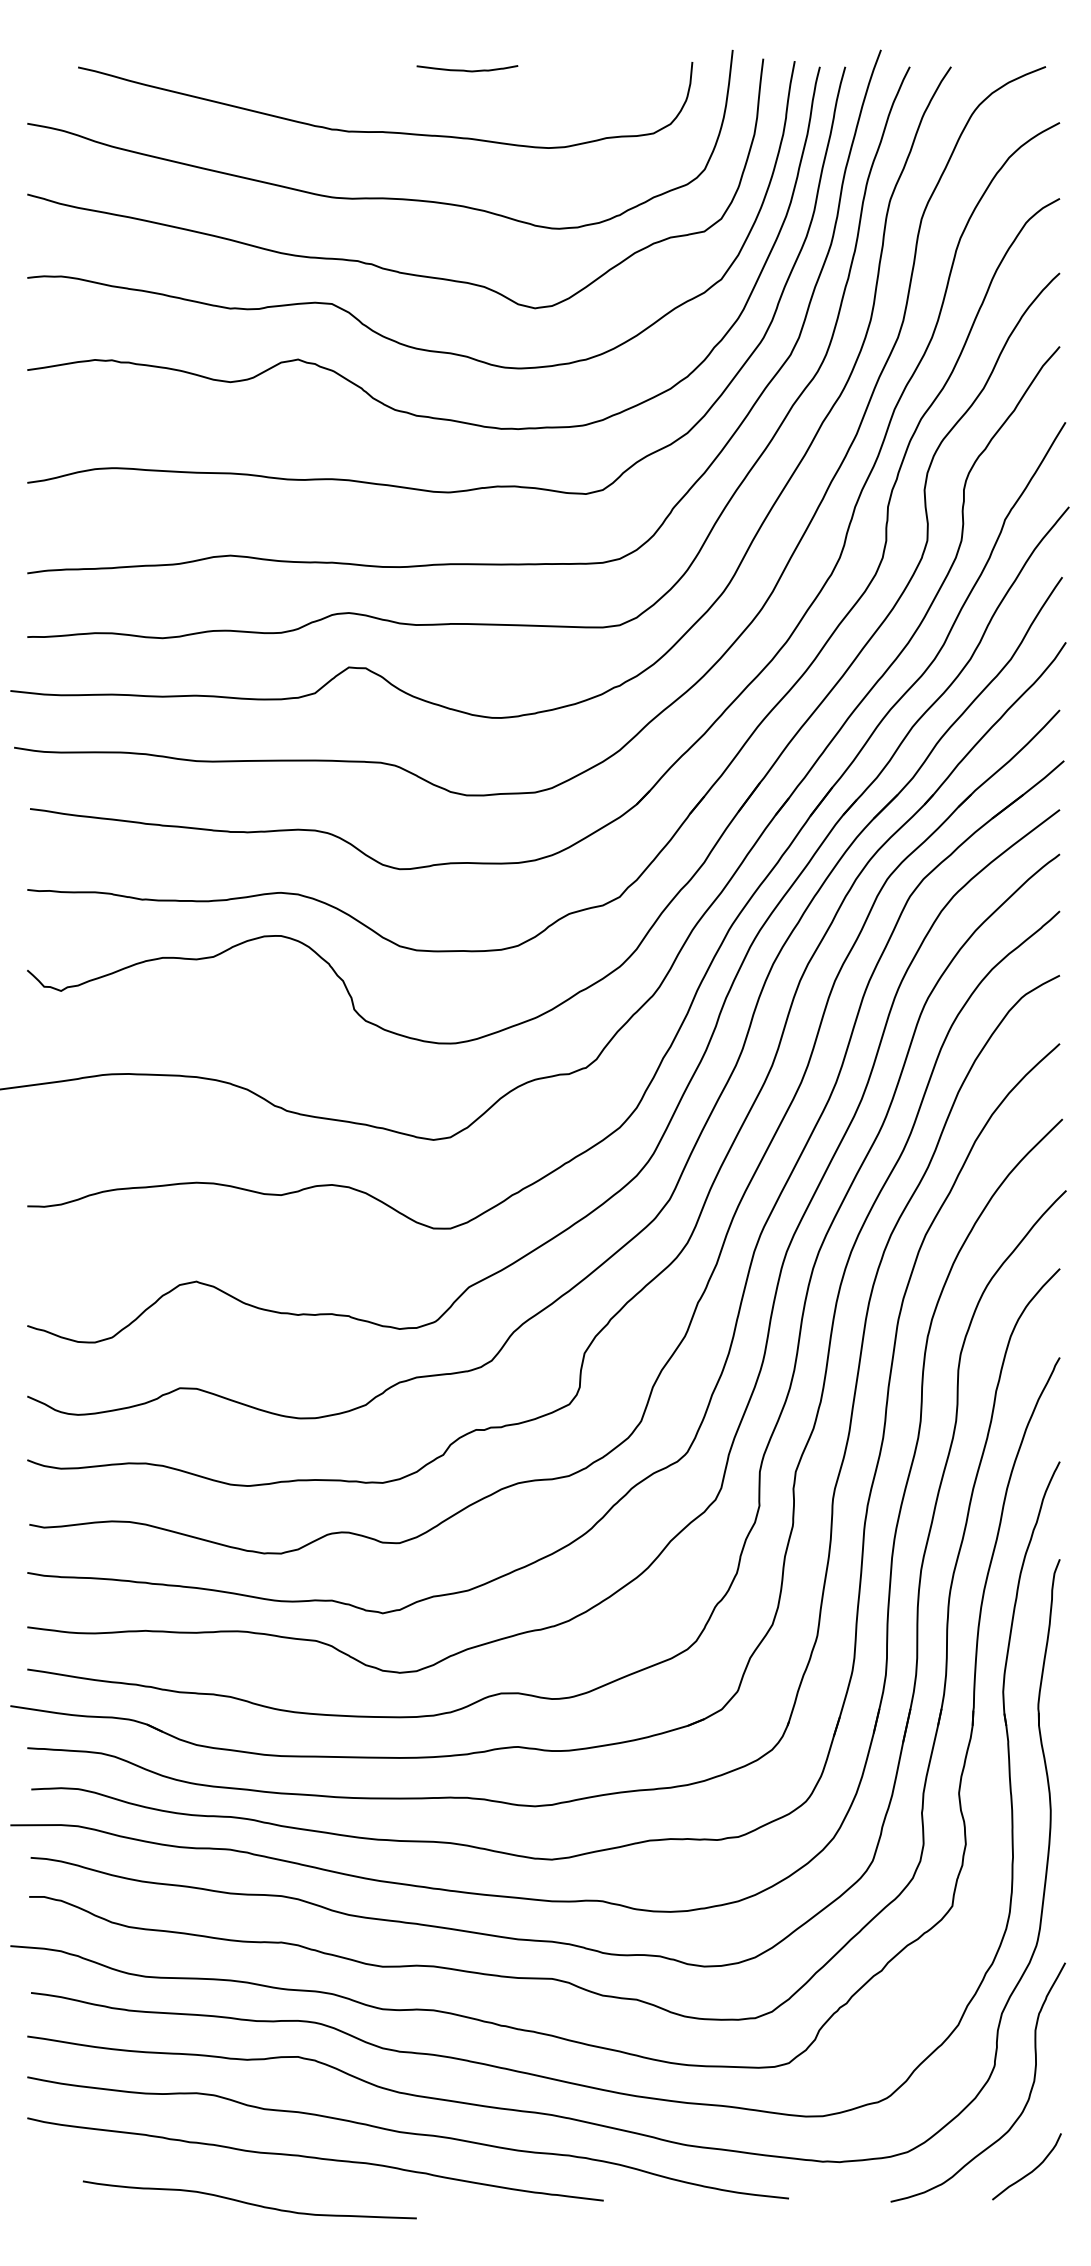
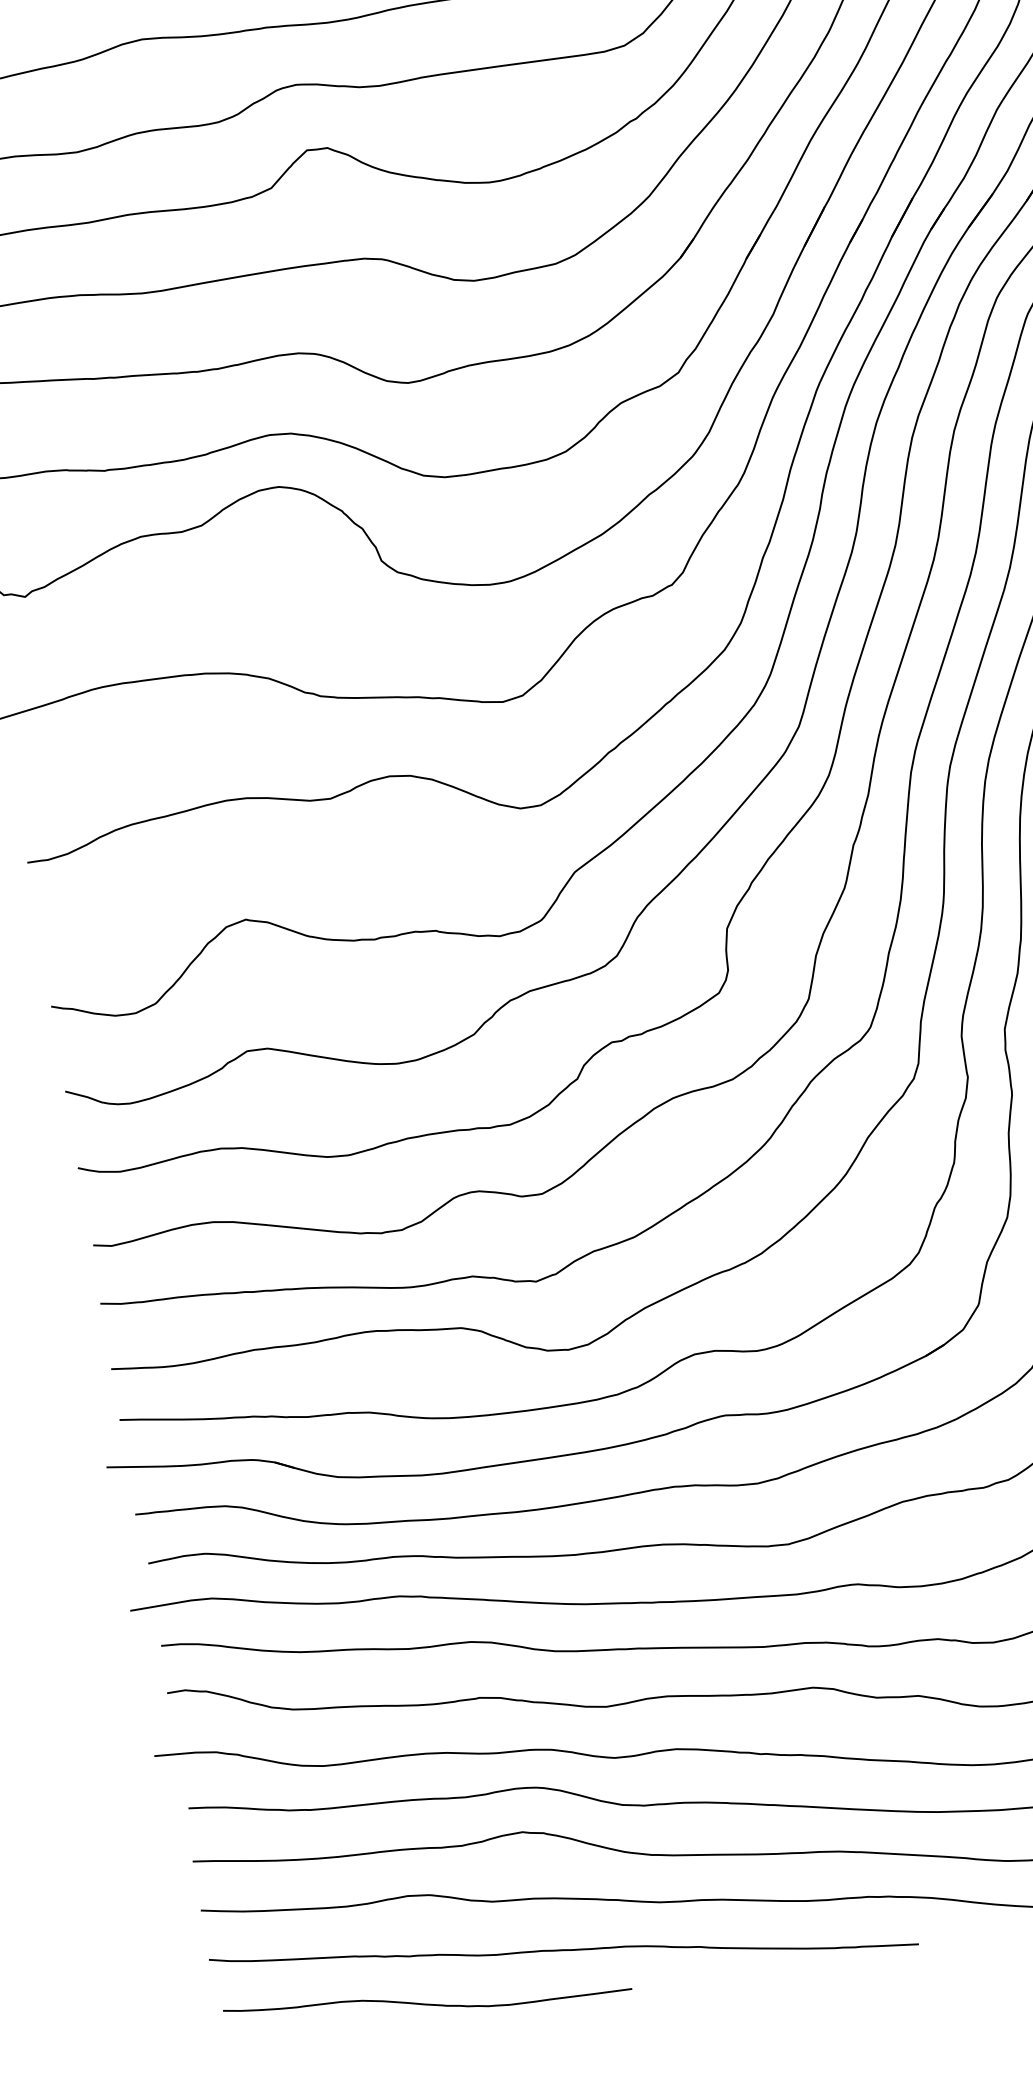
curve: (249, 2202) -> (427, 2003), moved

